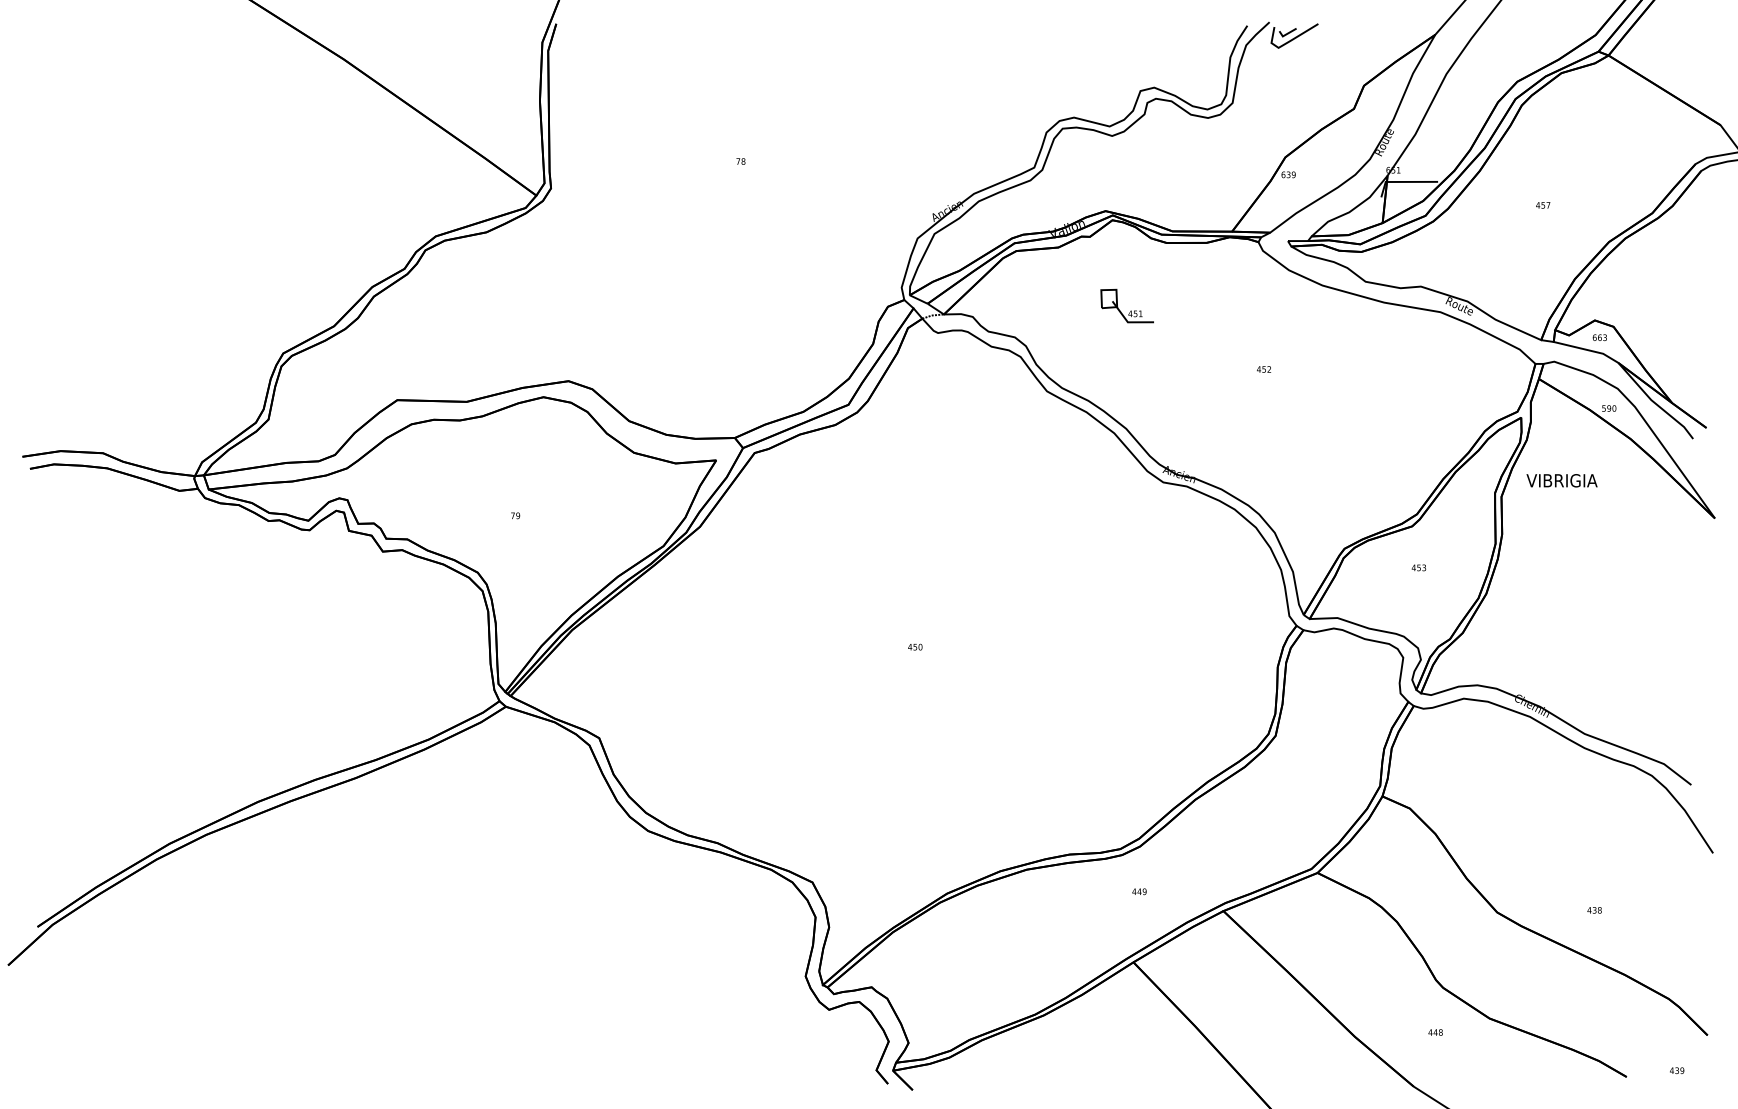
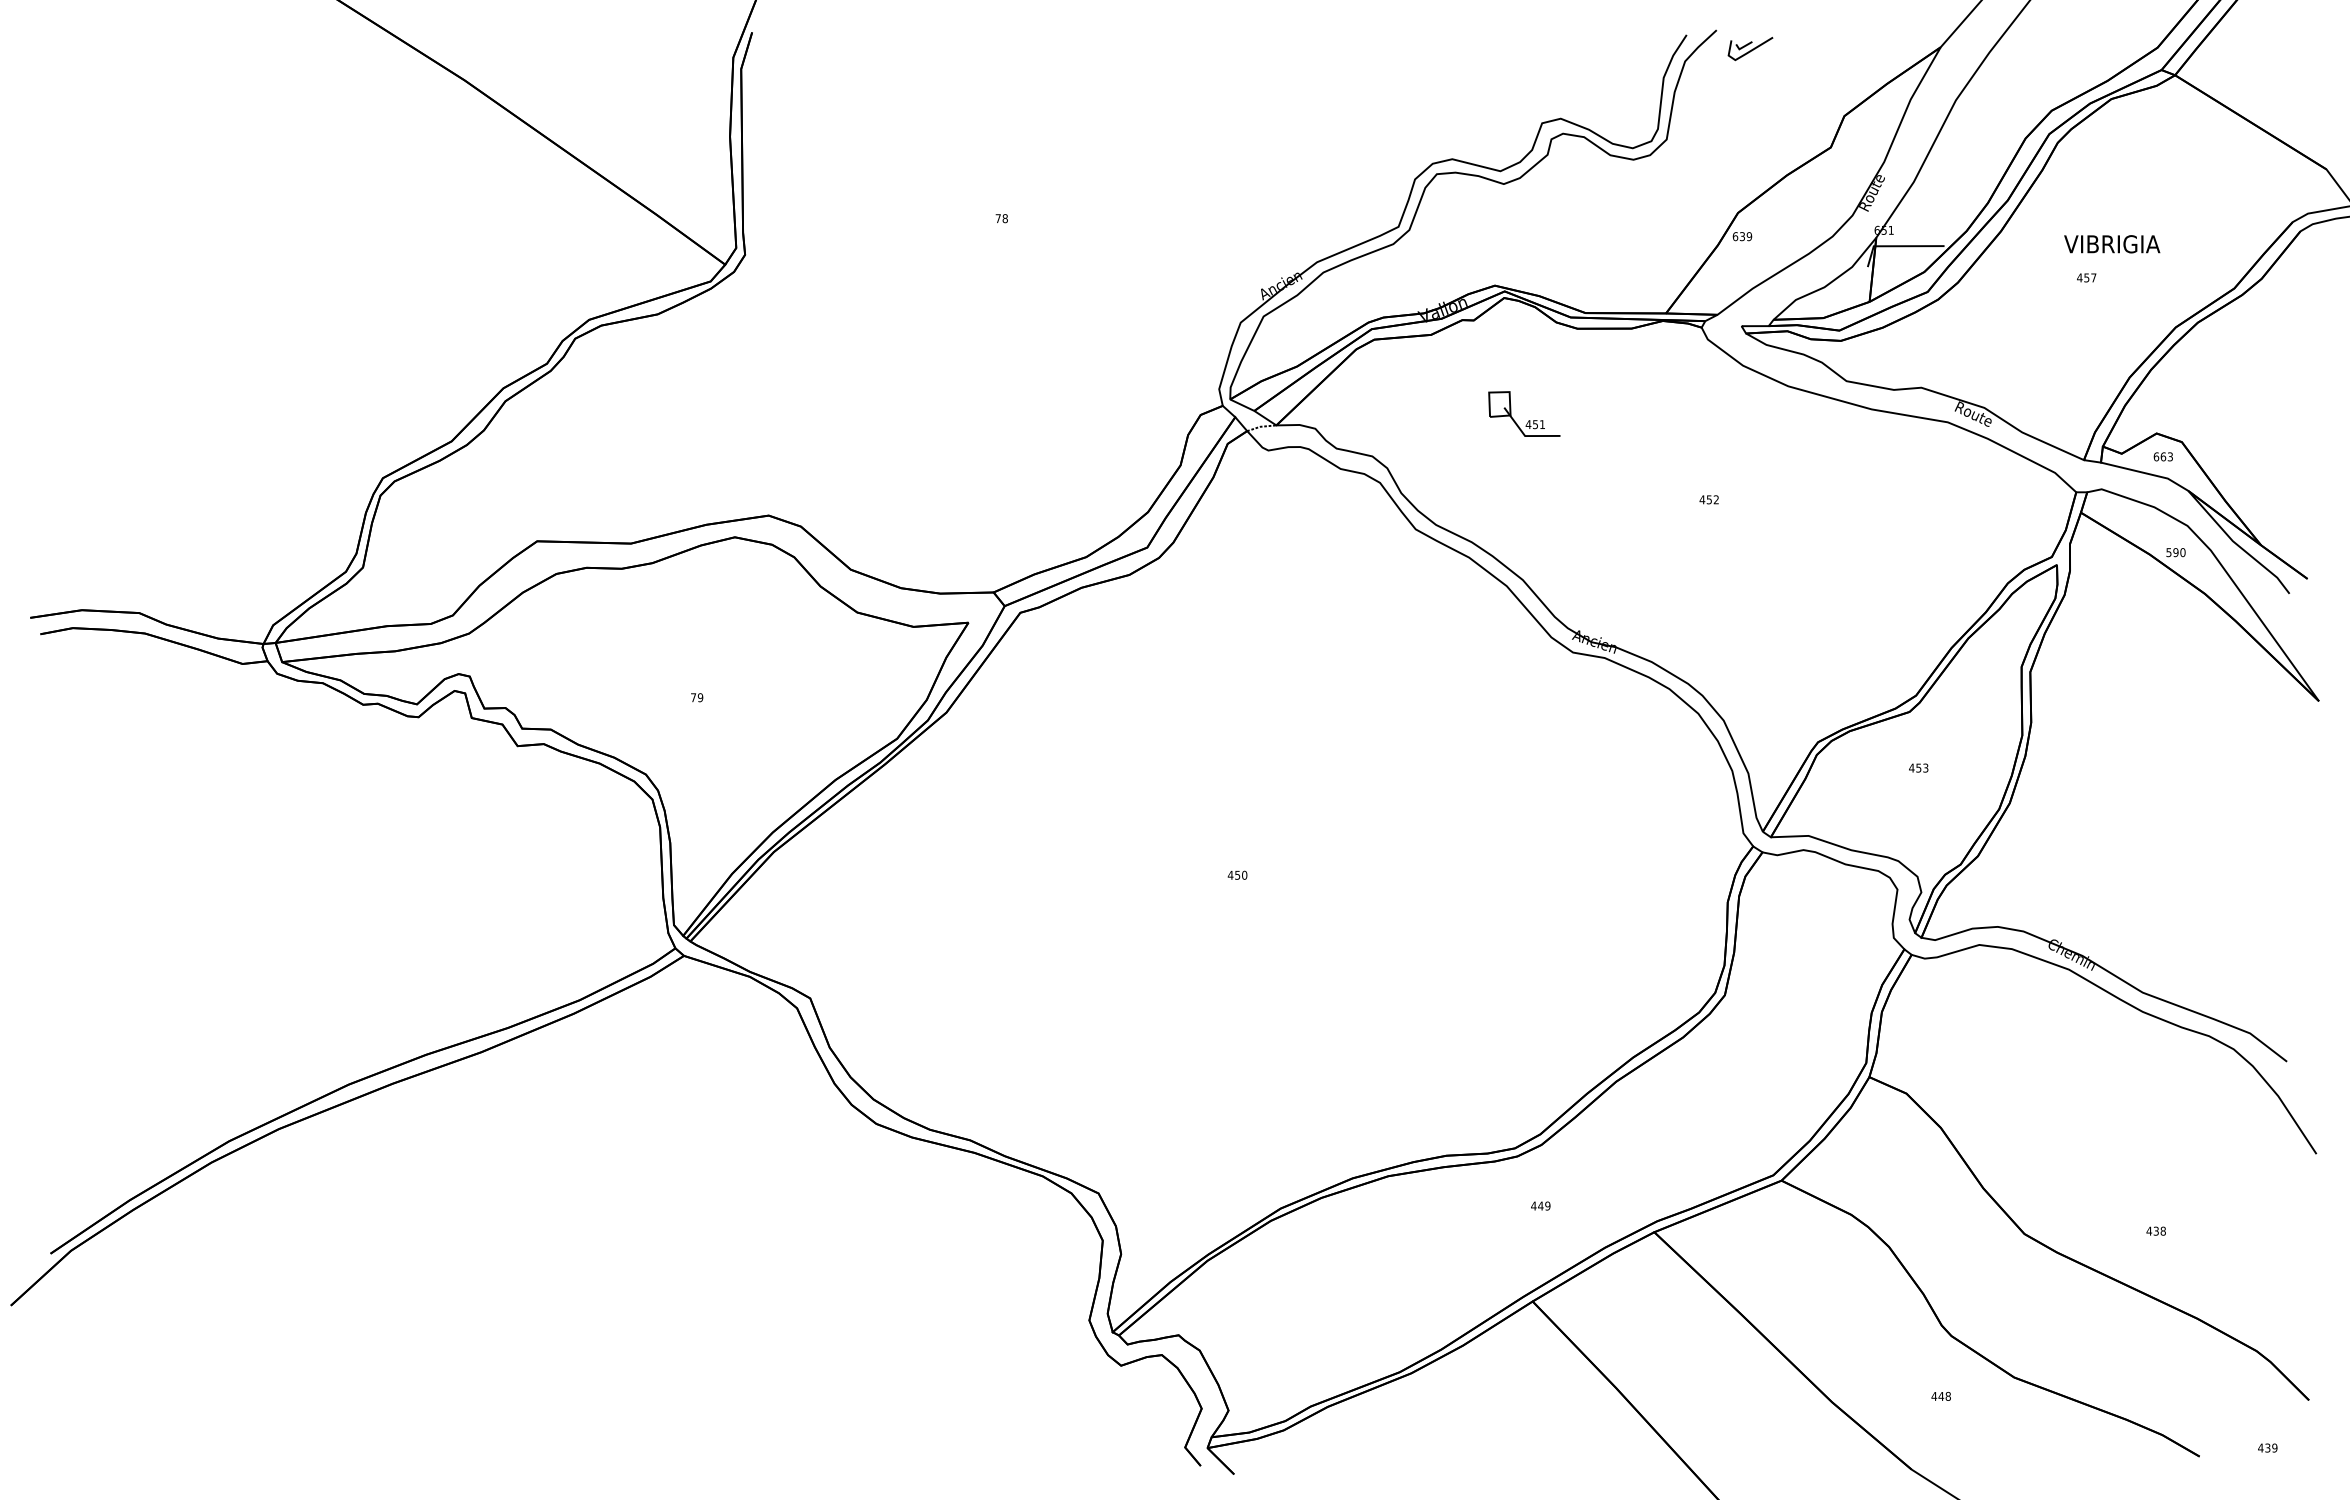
part: (1294, 35) -> (1750, 48), size x0.7
text: (1562, 480) -> (2112, 244), moved

